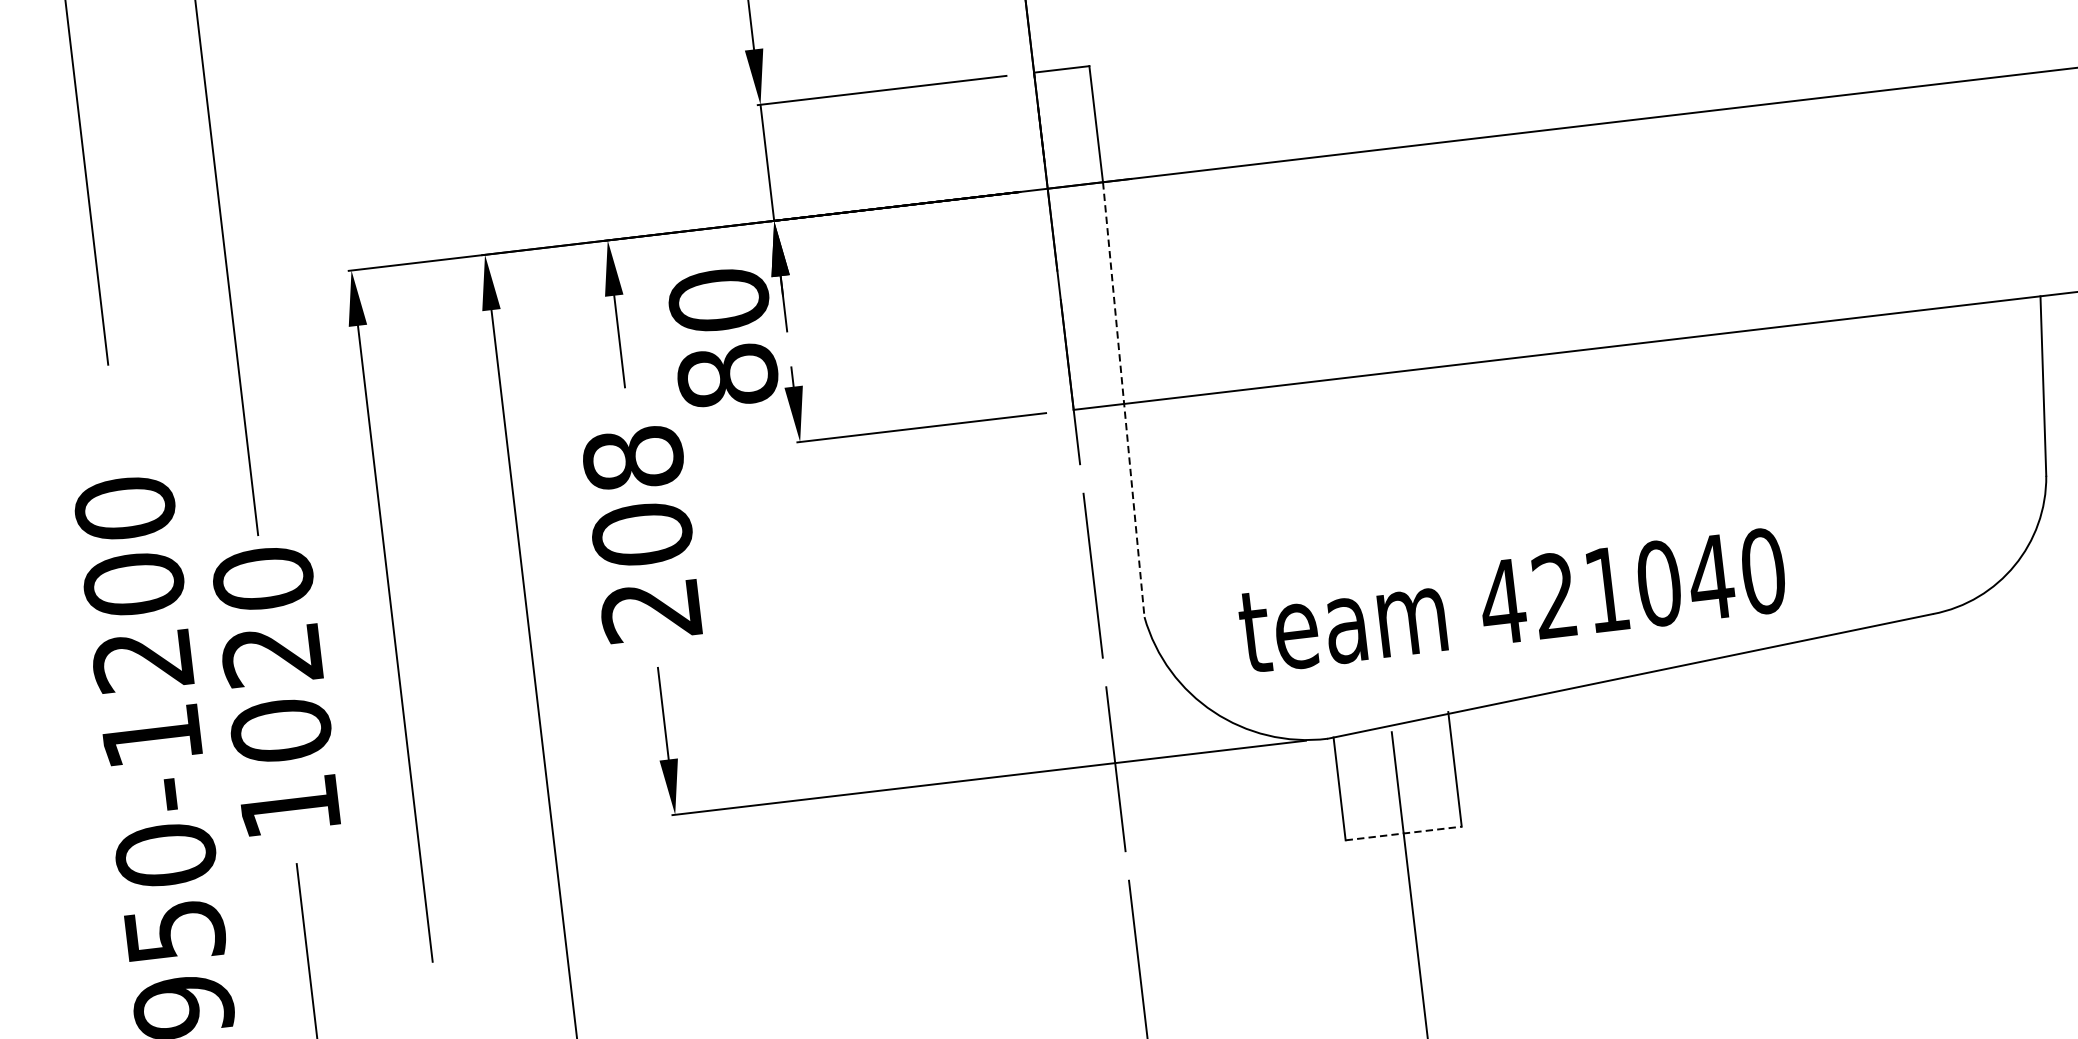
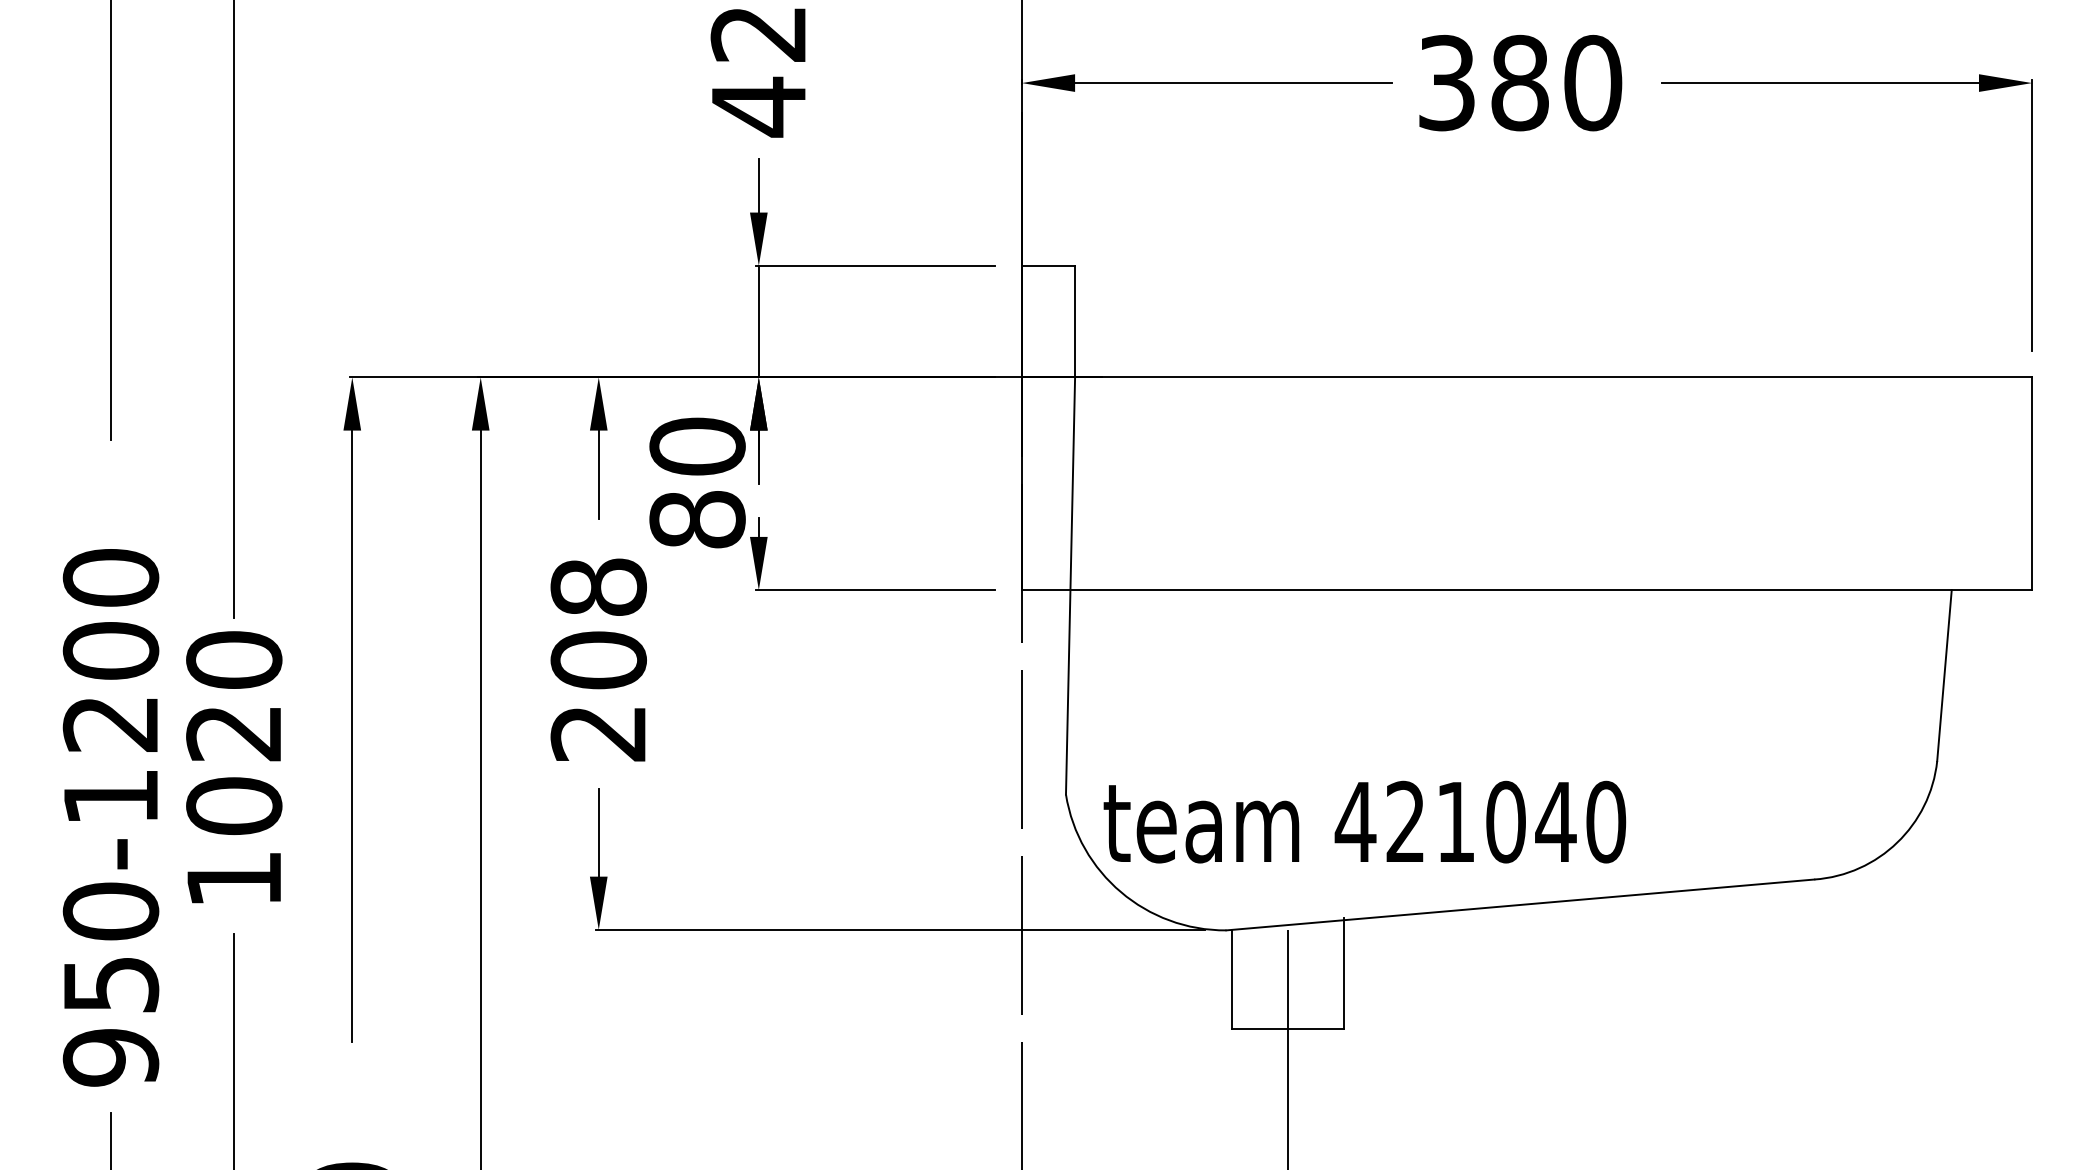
line: (1123, 399) -> (1070, 585), dashed -> solid
text: (1511, 600) -> (1364, 821), moved
line: (1403, 833) -> (1287, 1028), dashed -> solid

